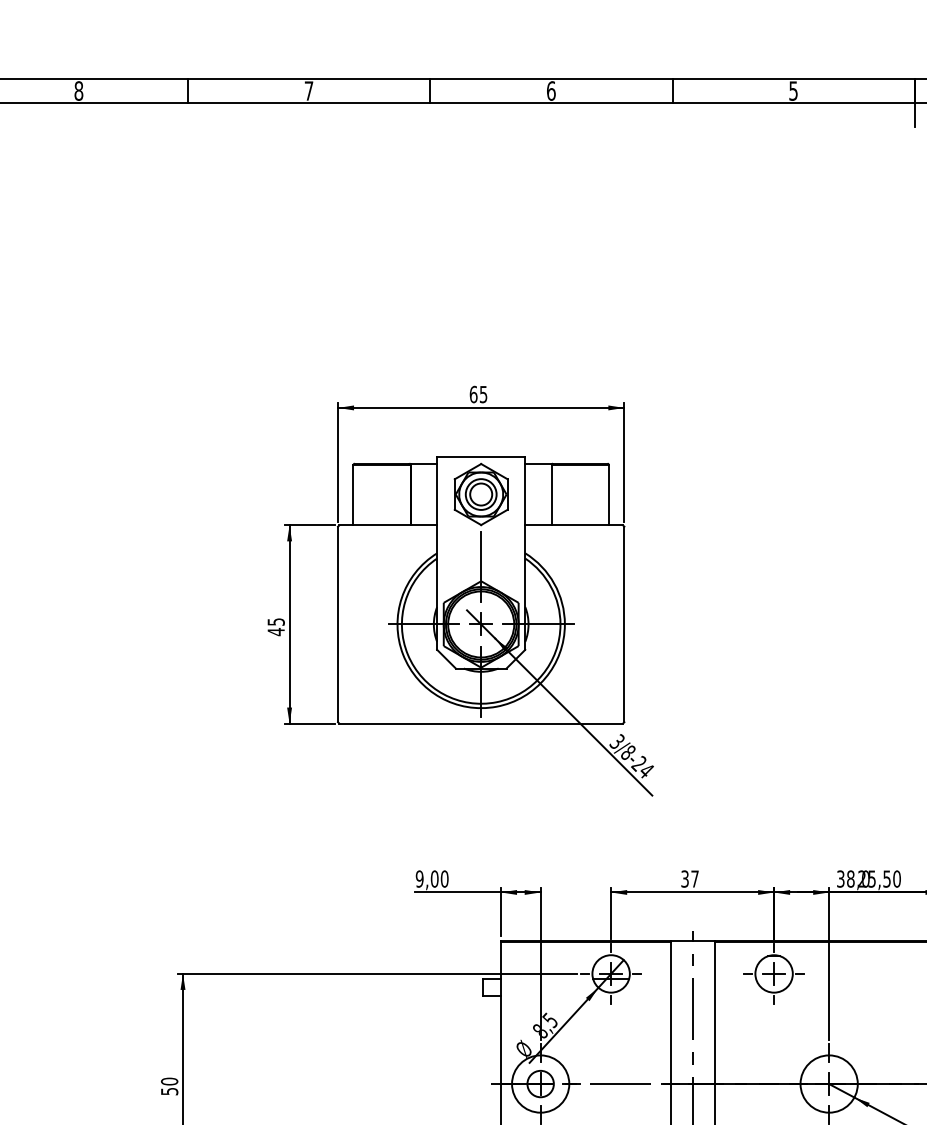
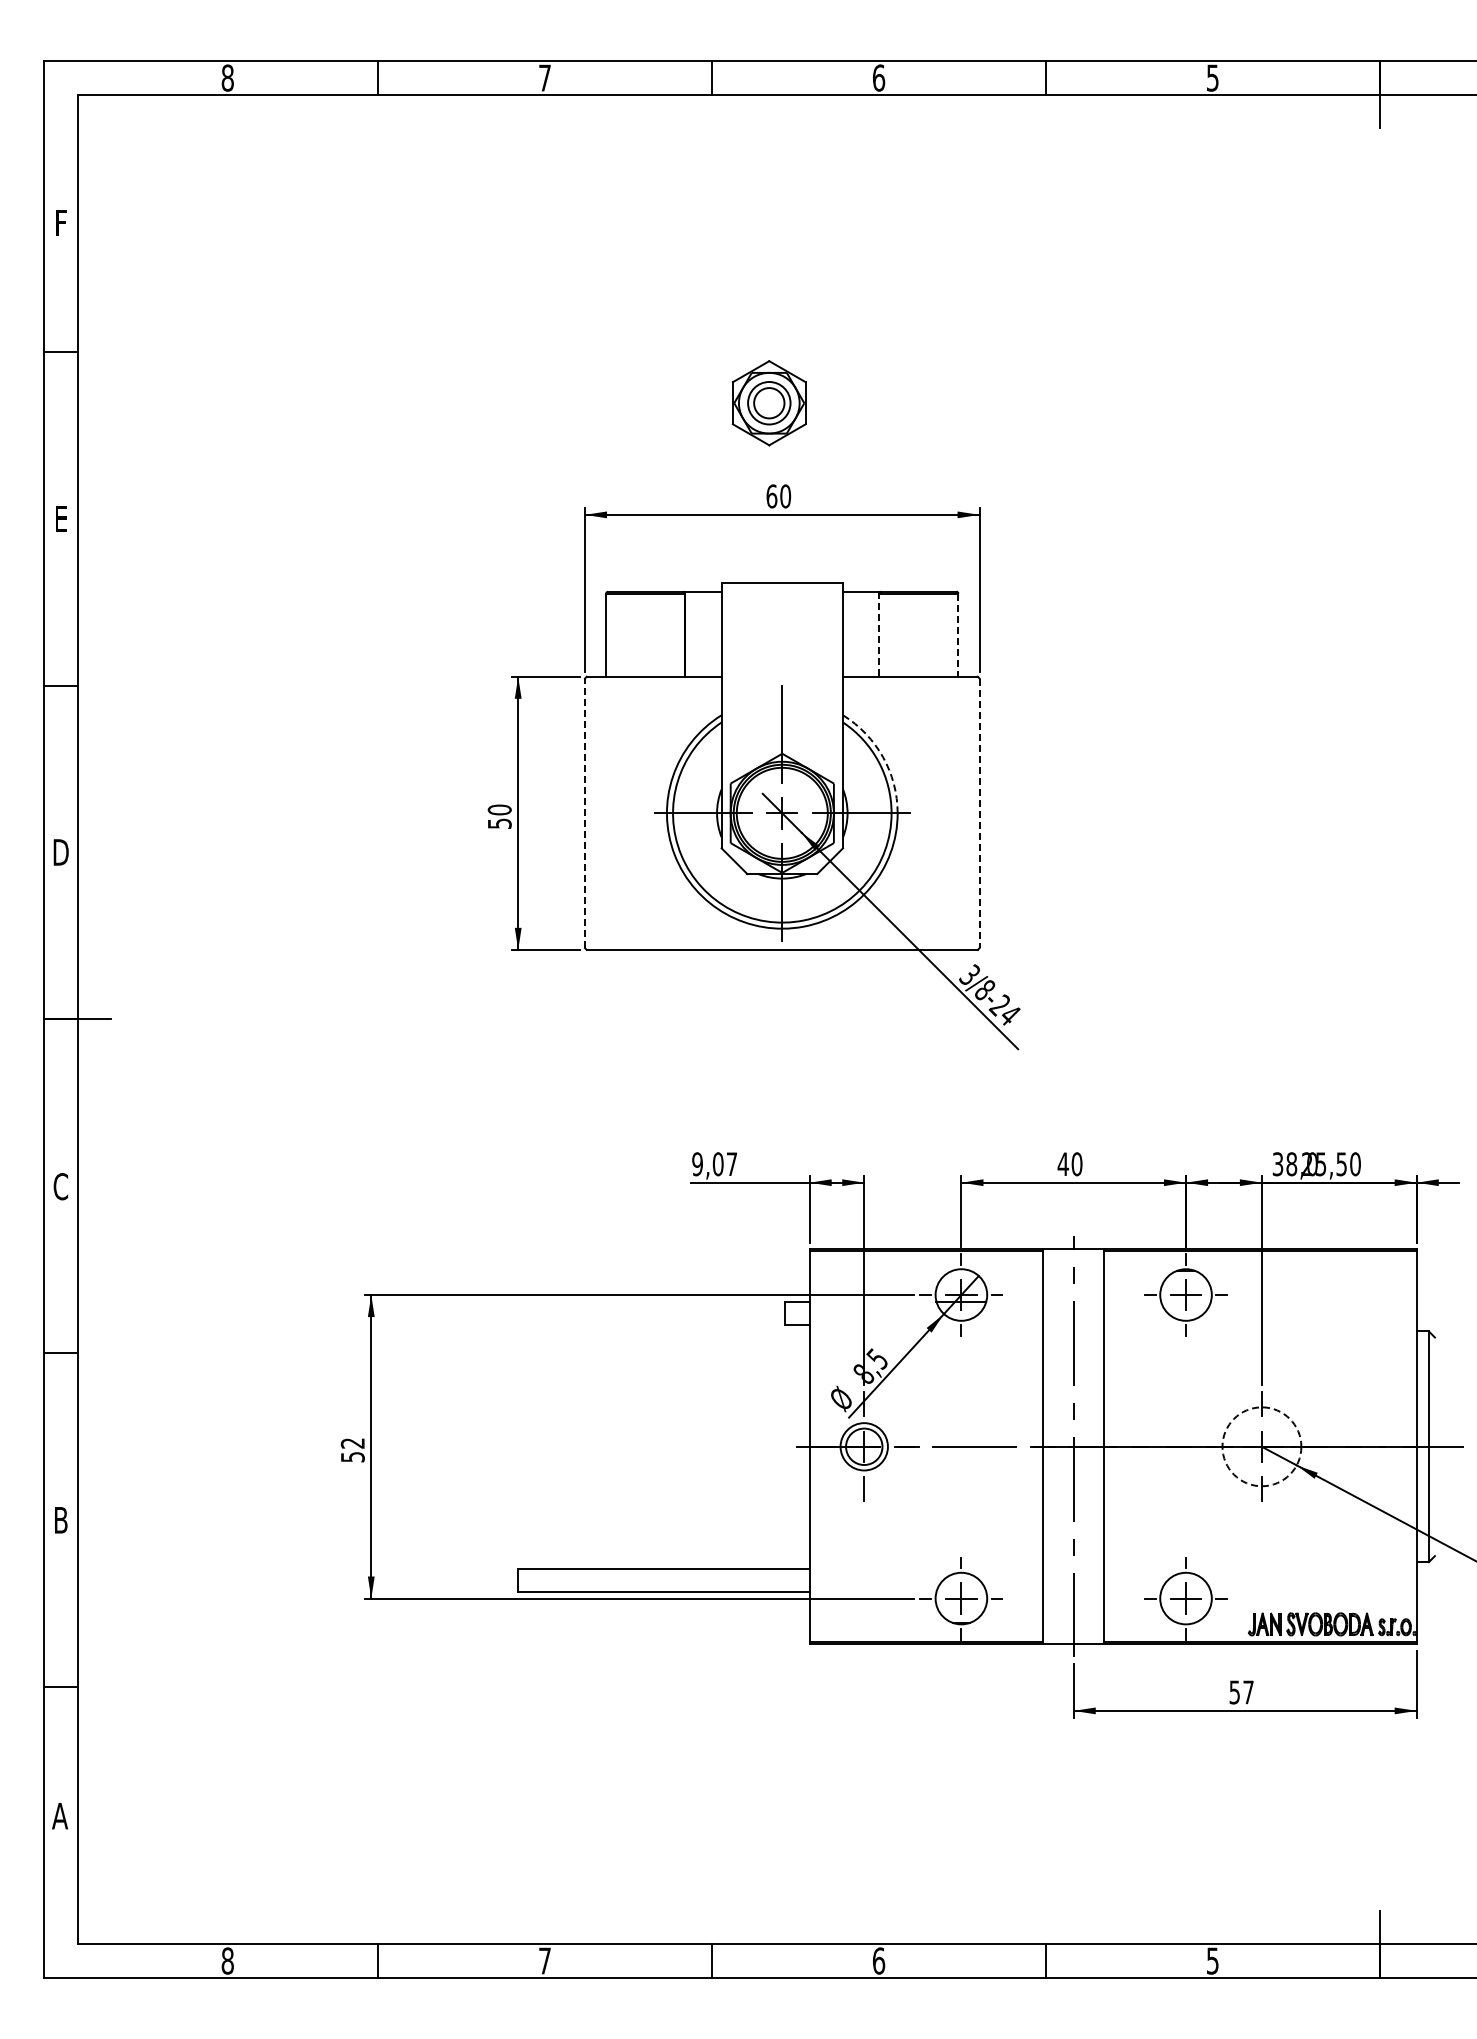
text: (483, 394) -> (785, 496), 65 -> 60
part: (480, 494) -> (768, 403), moved
line: (551, 494) -> (879, 634), solid -> dashed
line: (609, 495) -> (958, 635), solid -> dashed
arc: (554, 583) -> (883, 757), solid -> dashed
line: (338, 624) -> (585, 813), solid -> dashed
line: (624, 624) -> (979, 813), solid -> dashed
text: (276, 626) -> (499, 816), 45 -> 50
text: (444, 879) -> (731, 1164), 9,00 -> 9,07
text: (689, 879) -> (1069, 1164), 37 -> 40
text: (169, 1081) -> (352, 1443), 50 -> 52
circle: (540, 1083) -> (863, 1446), size x0.6
circle: (828, 1083) -> (1261, 1446), solid -> dashed

